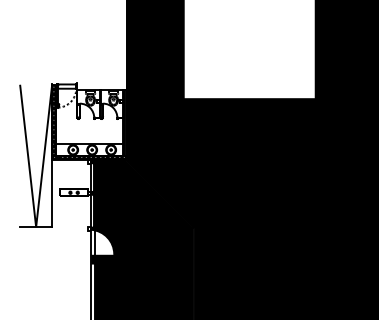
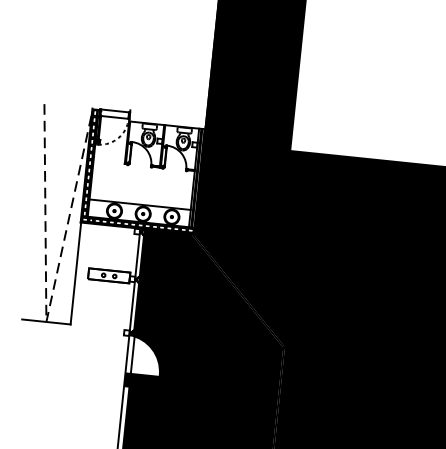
line: (36, 227) -> (46, 322), solid -> dashed

